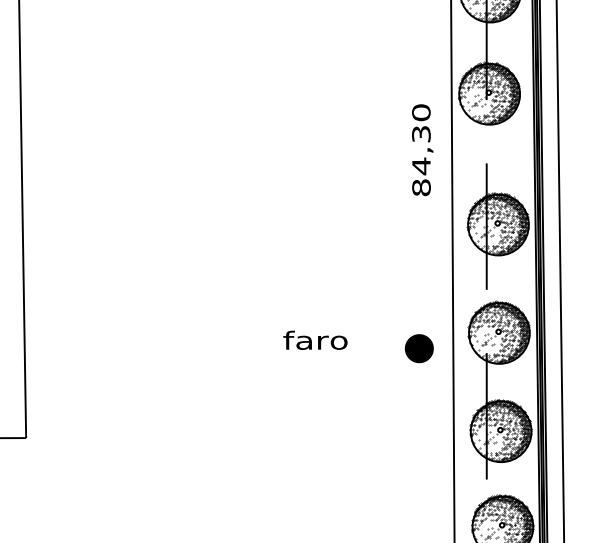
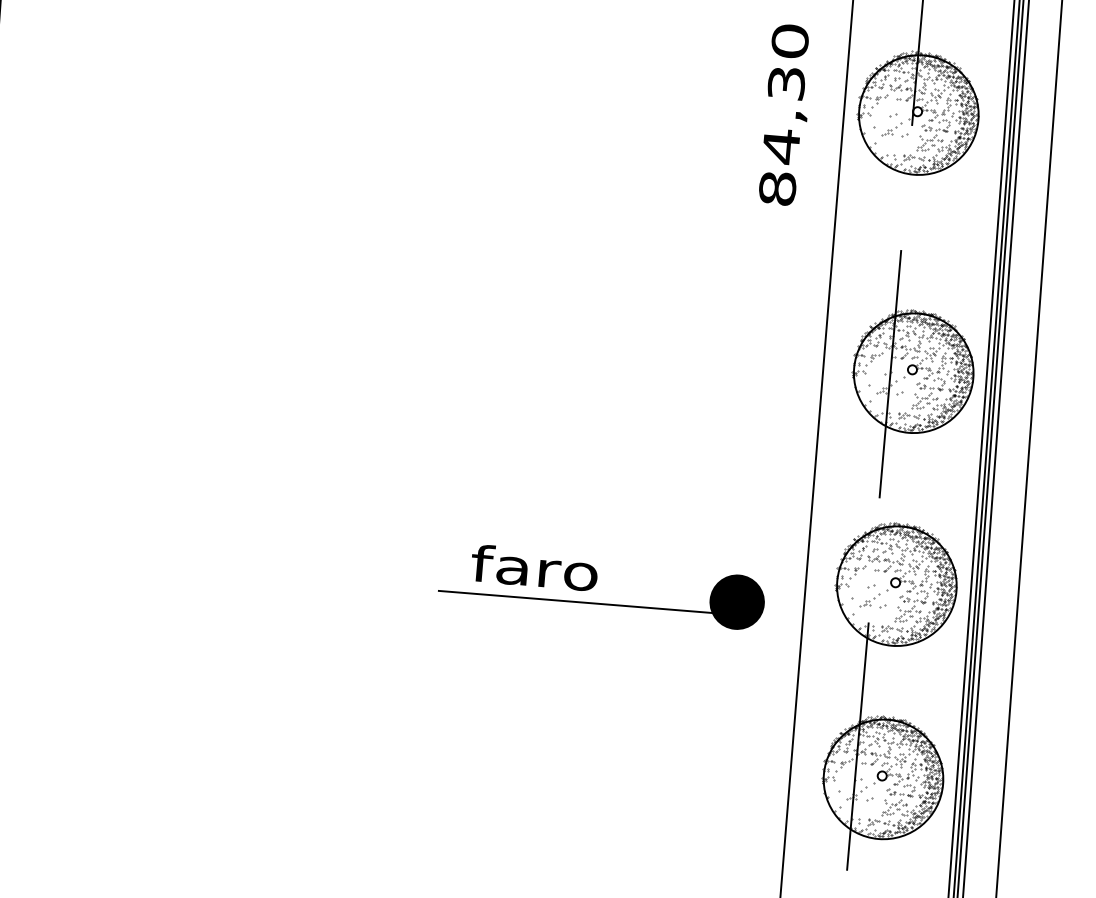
text: (422, 150) -> (785, 115), moved
line: (340, 355) -> (581, 602), added

